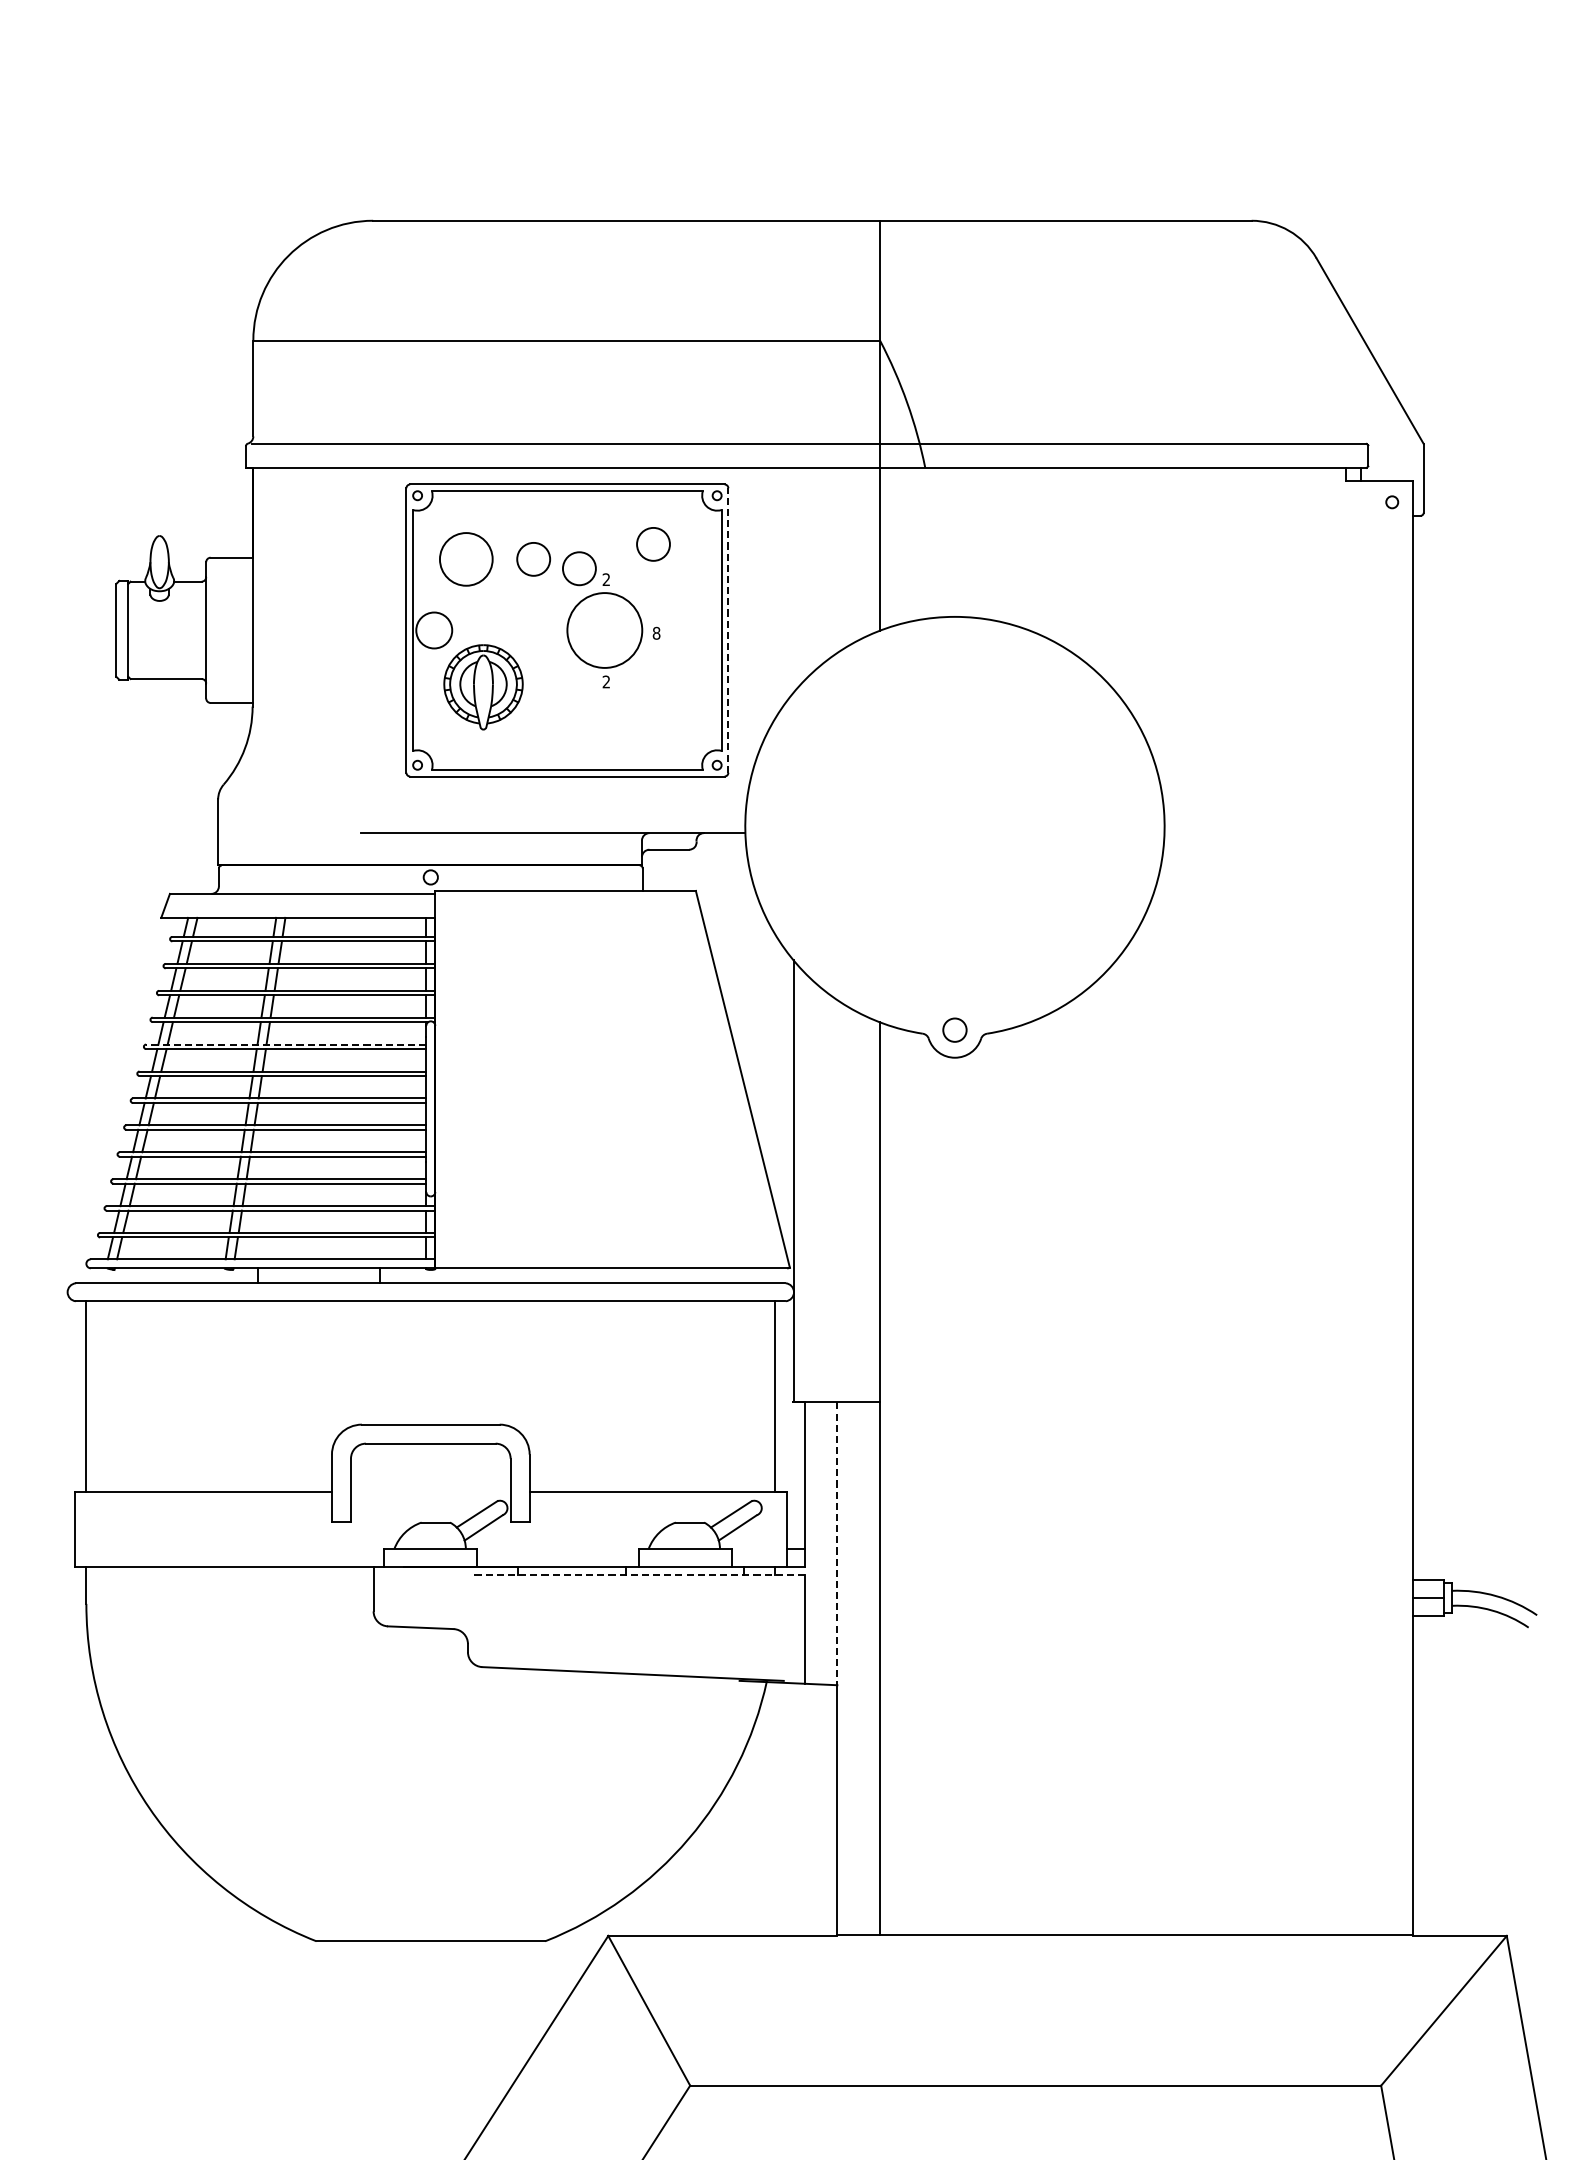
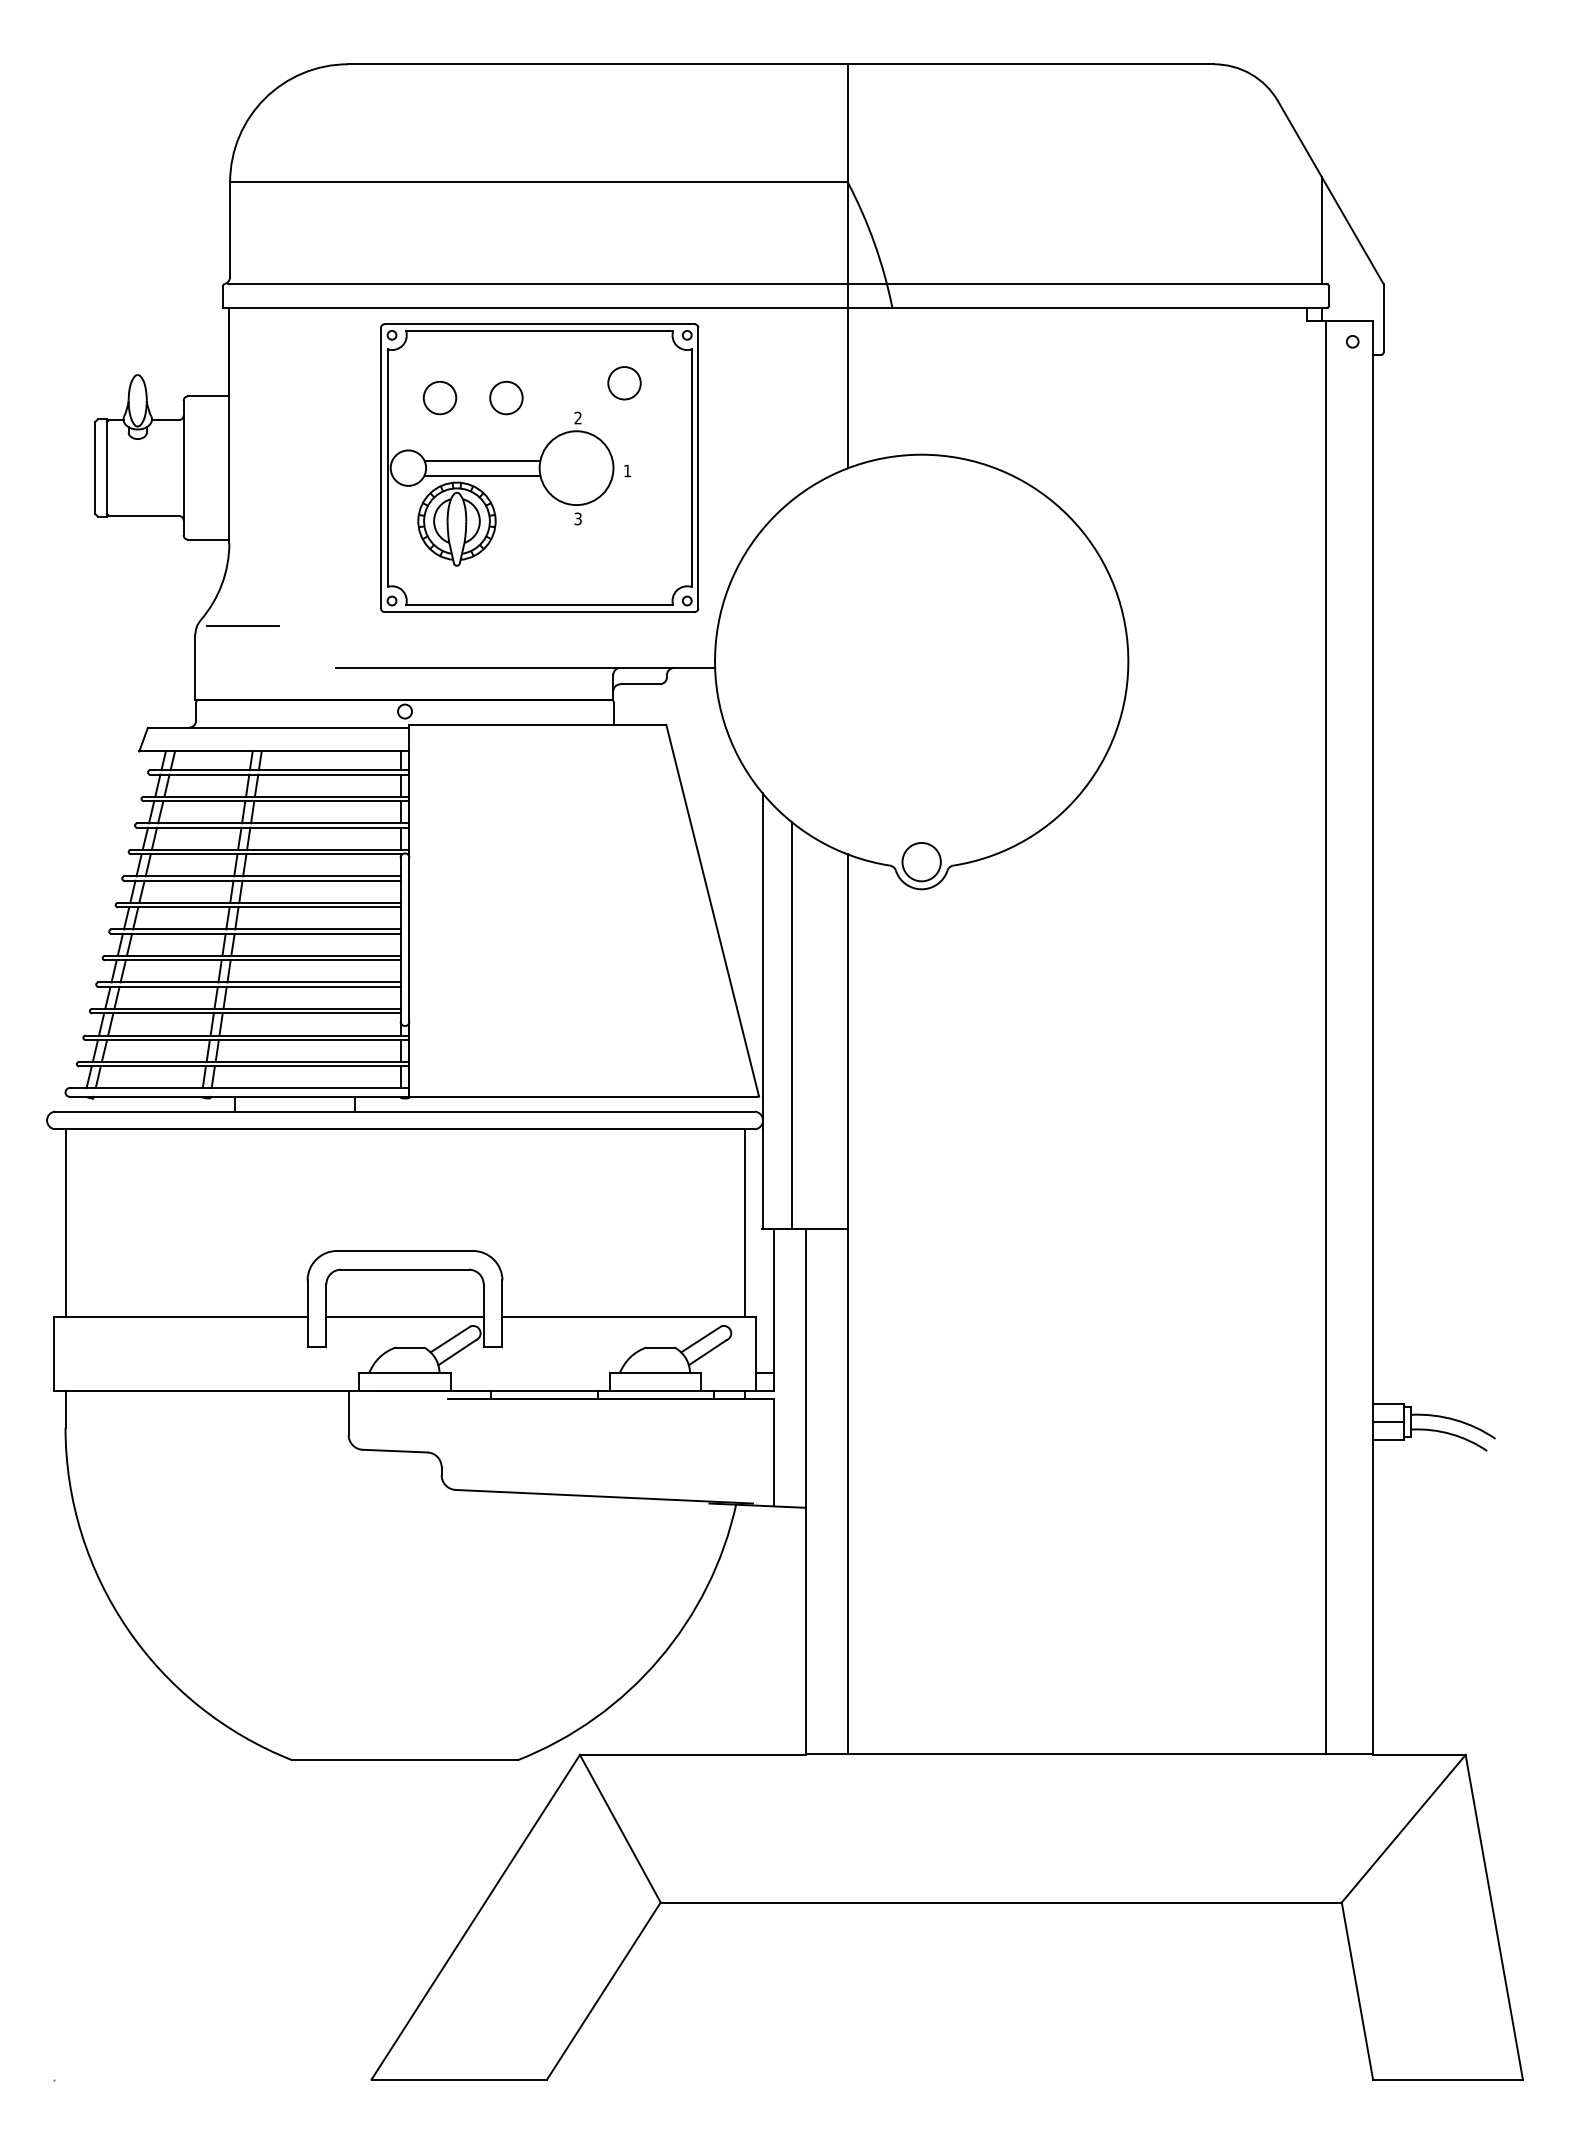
line: (1360, 389) -> (1321, 230), added
circle: (465, 558) -> (439, 397), size x0.62
circle: (579, 568) -> (551, 407), removed
line: (509, 622) -> (482, 460), added
line: (728, 629) -> (698, 467), dashed -> solid
text: (656, 632) -> (627, 470), 8 -> 1
line: (509, 637) -> (482, 475), added
text: (605, 682) -> (577, 519), 2 -> 3
line: (265, 790) -> (242, 625), added
circle: (954, 1029) -> (921, 861), size x1.67
line: (286, 1044) -> (262, 876), dashed -> solid
line: (822, 1195) -> (791, 1025), added
line: (1364, 1208) -> (1325, 1037), added
line: (430, 1492) -> (404, 1317), added
line: (837, 1543) -> (805, 1368), dashed -> solid
line: (639, 1575) -> (610, 1399), dashed -> solid

